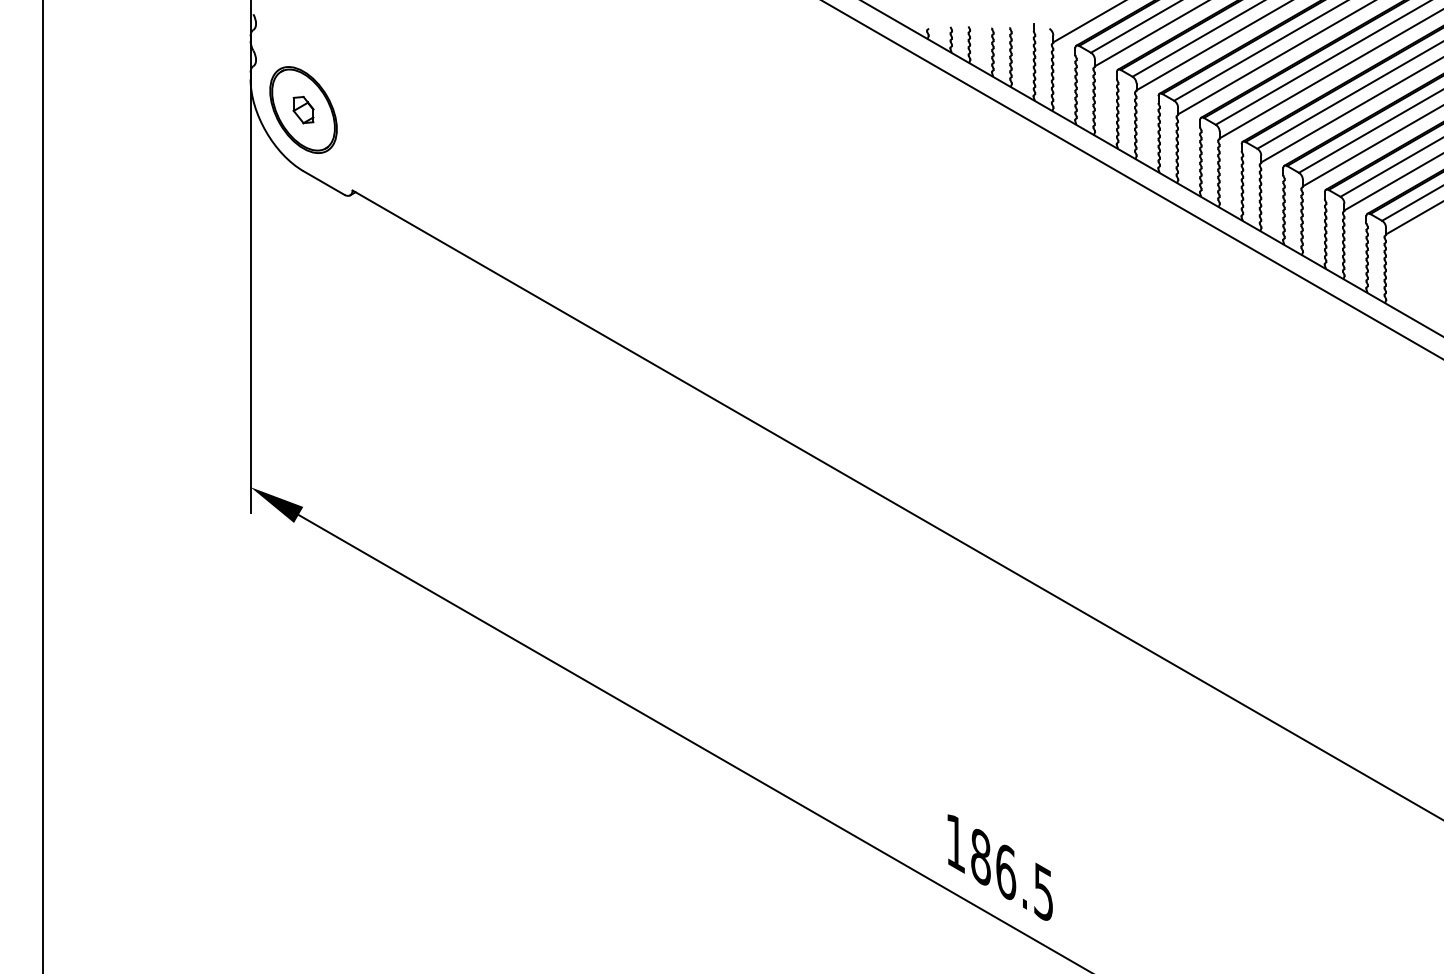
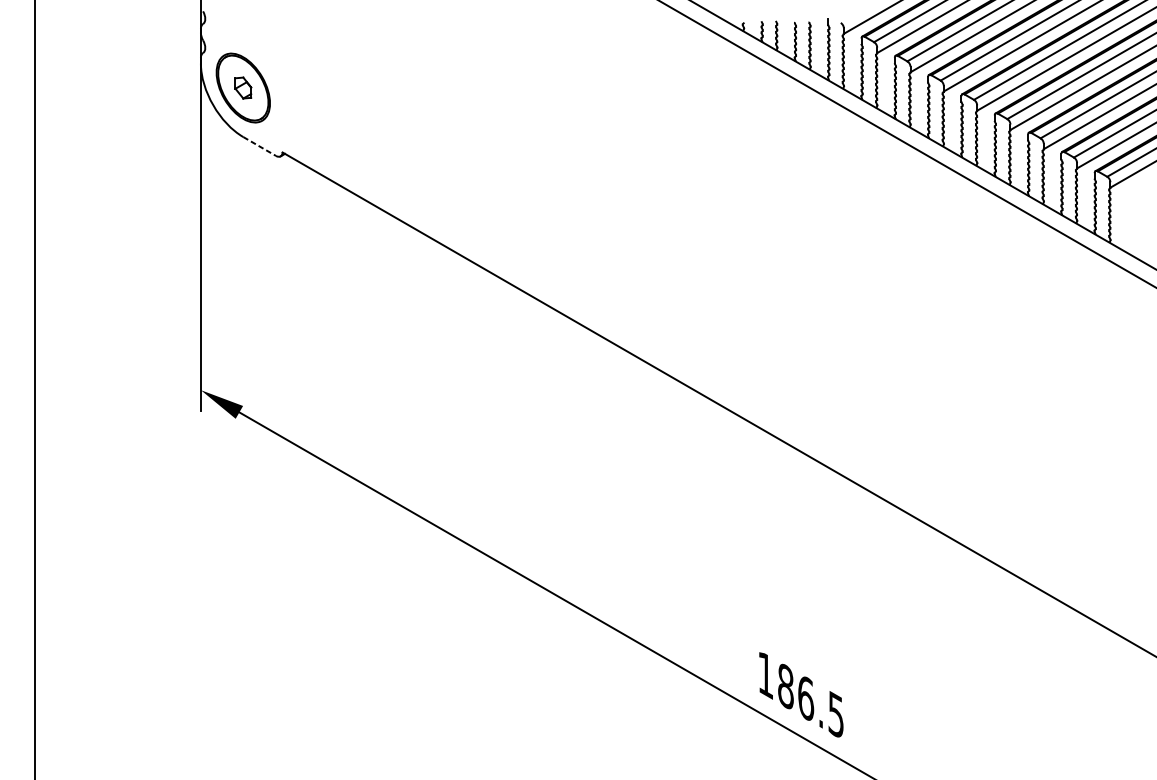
line: (323, 183) -> (259, 146), solid -> dashed

